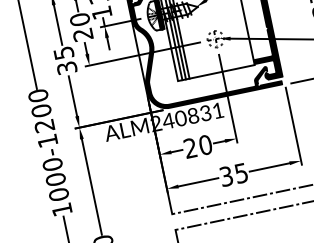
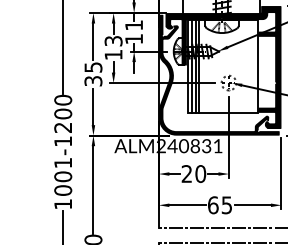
text: (81, 26) -> (113, 47), 20 -> 13
text: (52, 163) -> (63, 162), 1000-1200 -> 1001-1200
text: (226, 176) -> (213, 205), 35 -> 65

